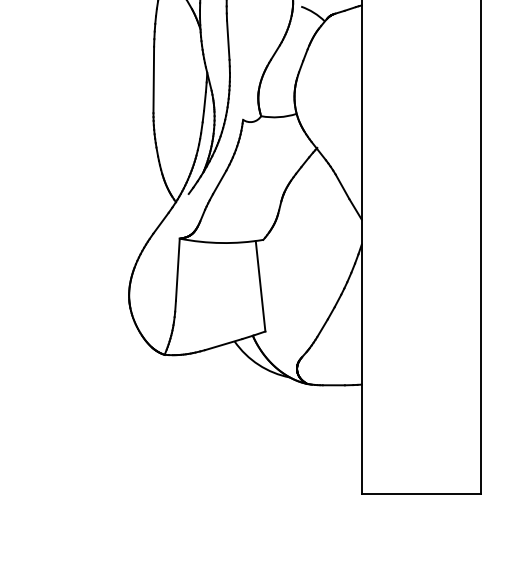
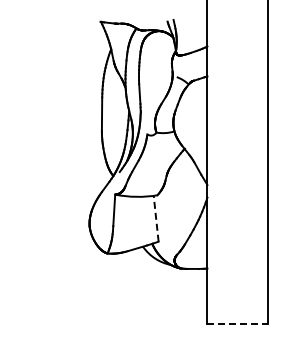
line: (261, 285) -> (156, 218), solid -> dashed
line: (423, 494) -> (238, 324), solid -> dashed

